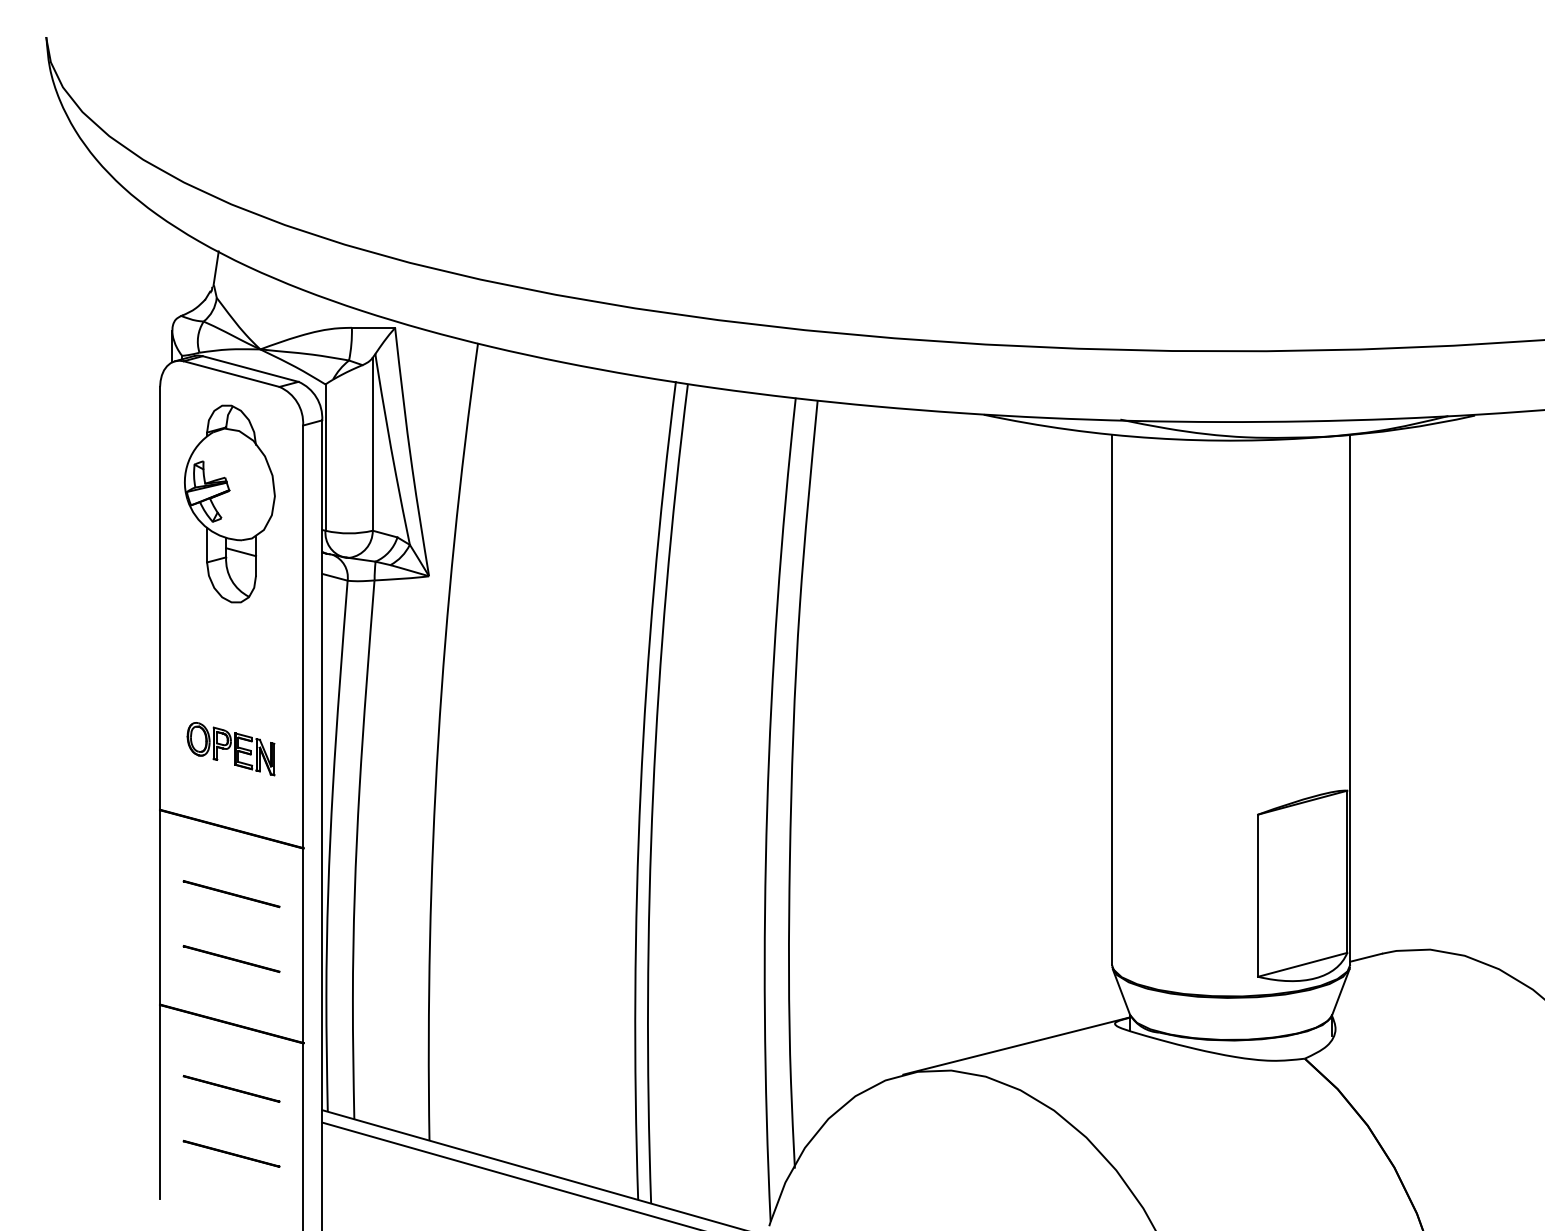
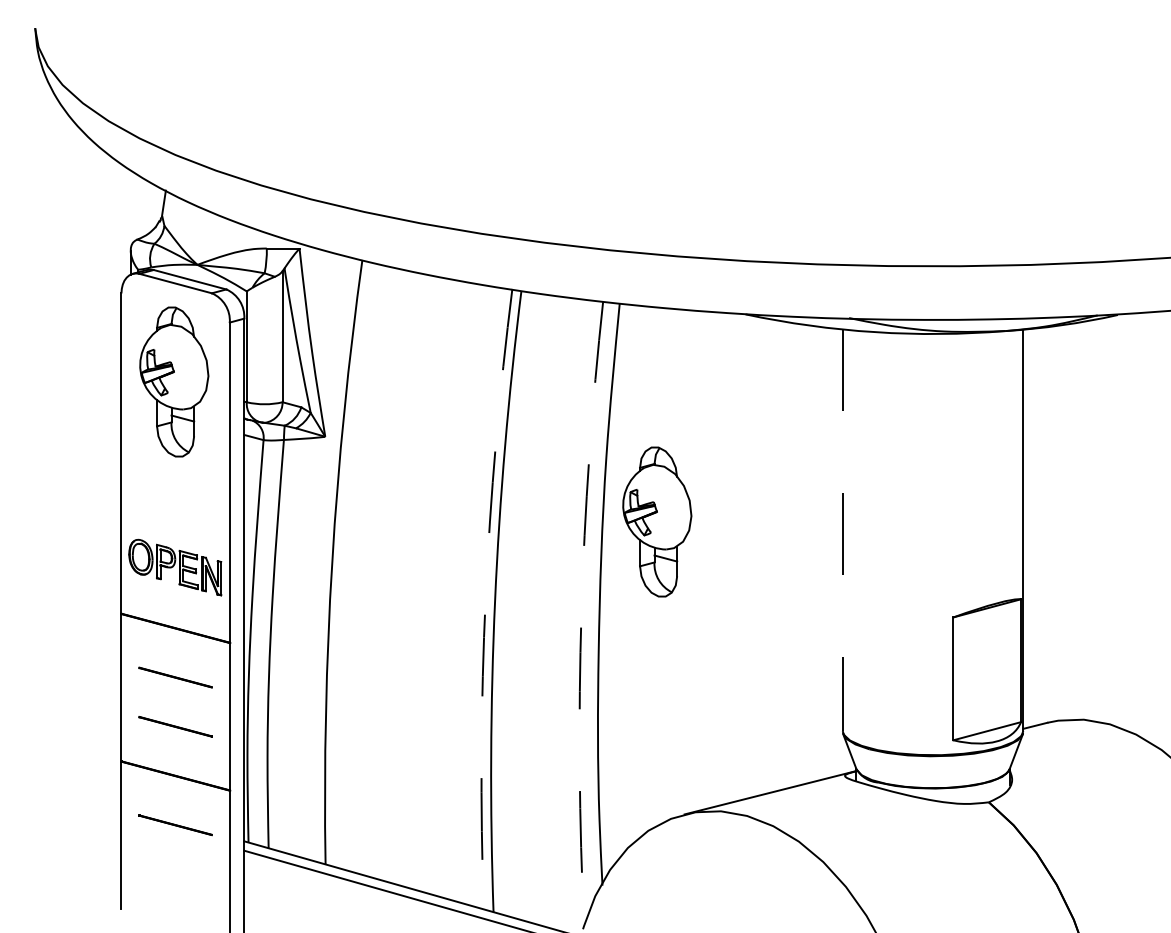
part: (867, 688) -> (657, 521), added
line: (1111, 699) -> (842, 530), solid -> dashed
part: (230, 748) -> (174, 567), size x1.4
arc: (640, 789) -> (485, 598), solid -> dashed
arc: (767, 809) -> (581, 613), solid -> dashed
line: (231, 1153) -> (175, 874), removed

